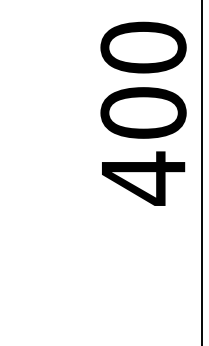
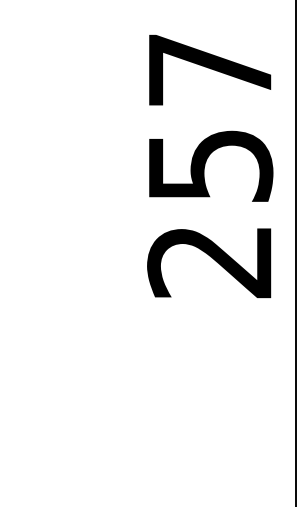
text: (143, 113) -> (210, 166), 400 -> 257

